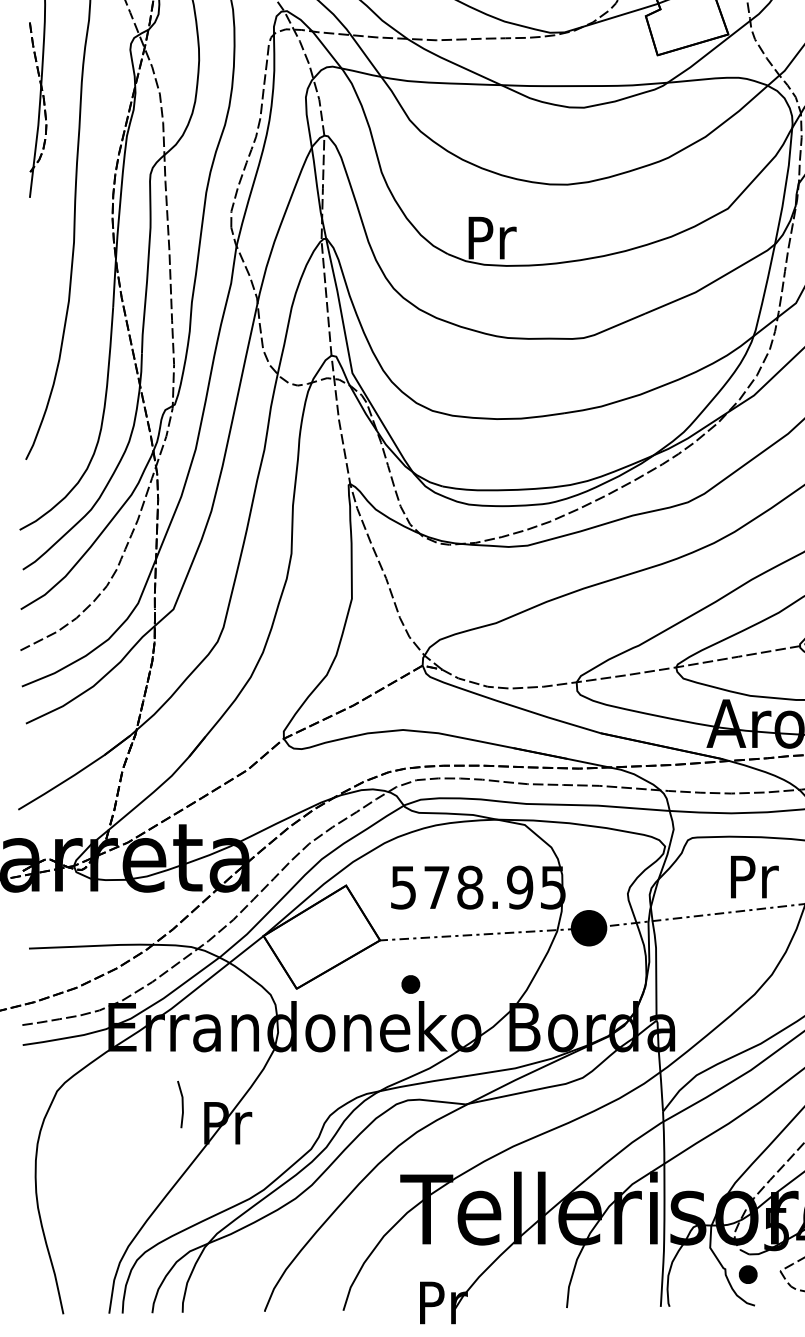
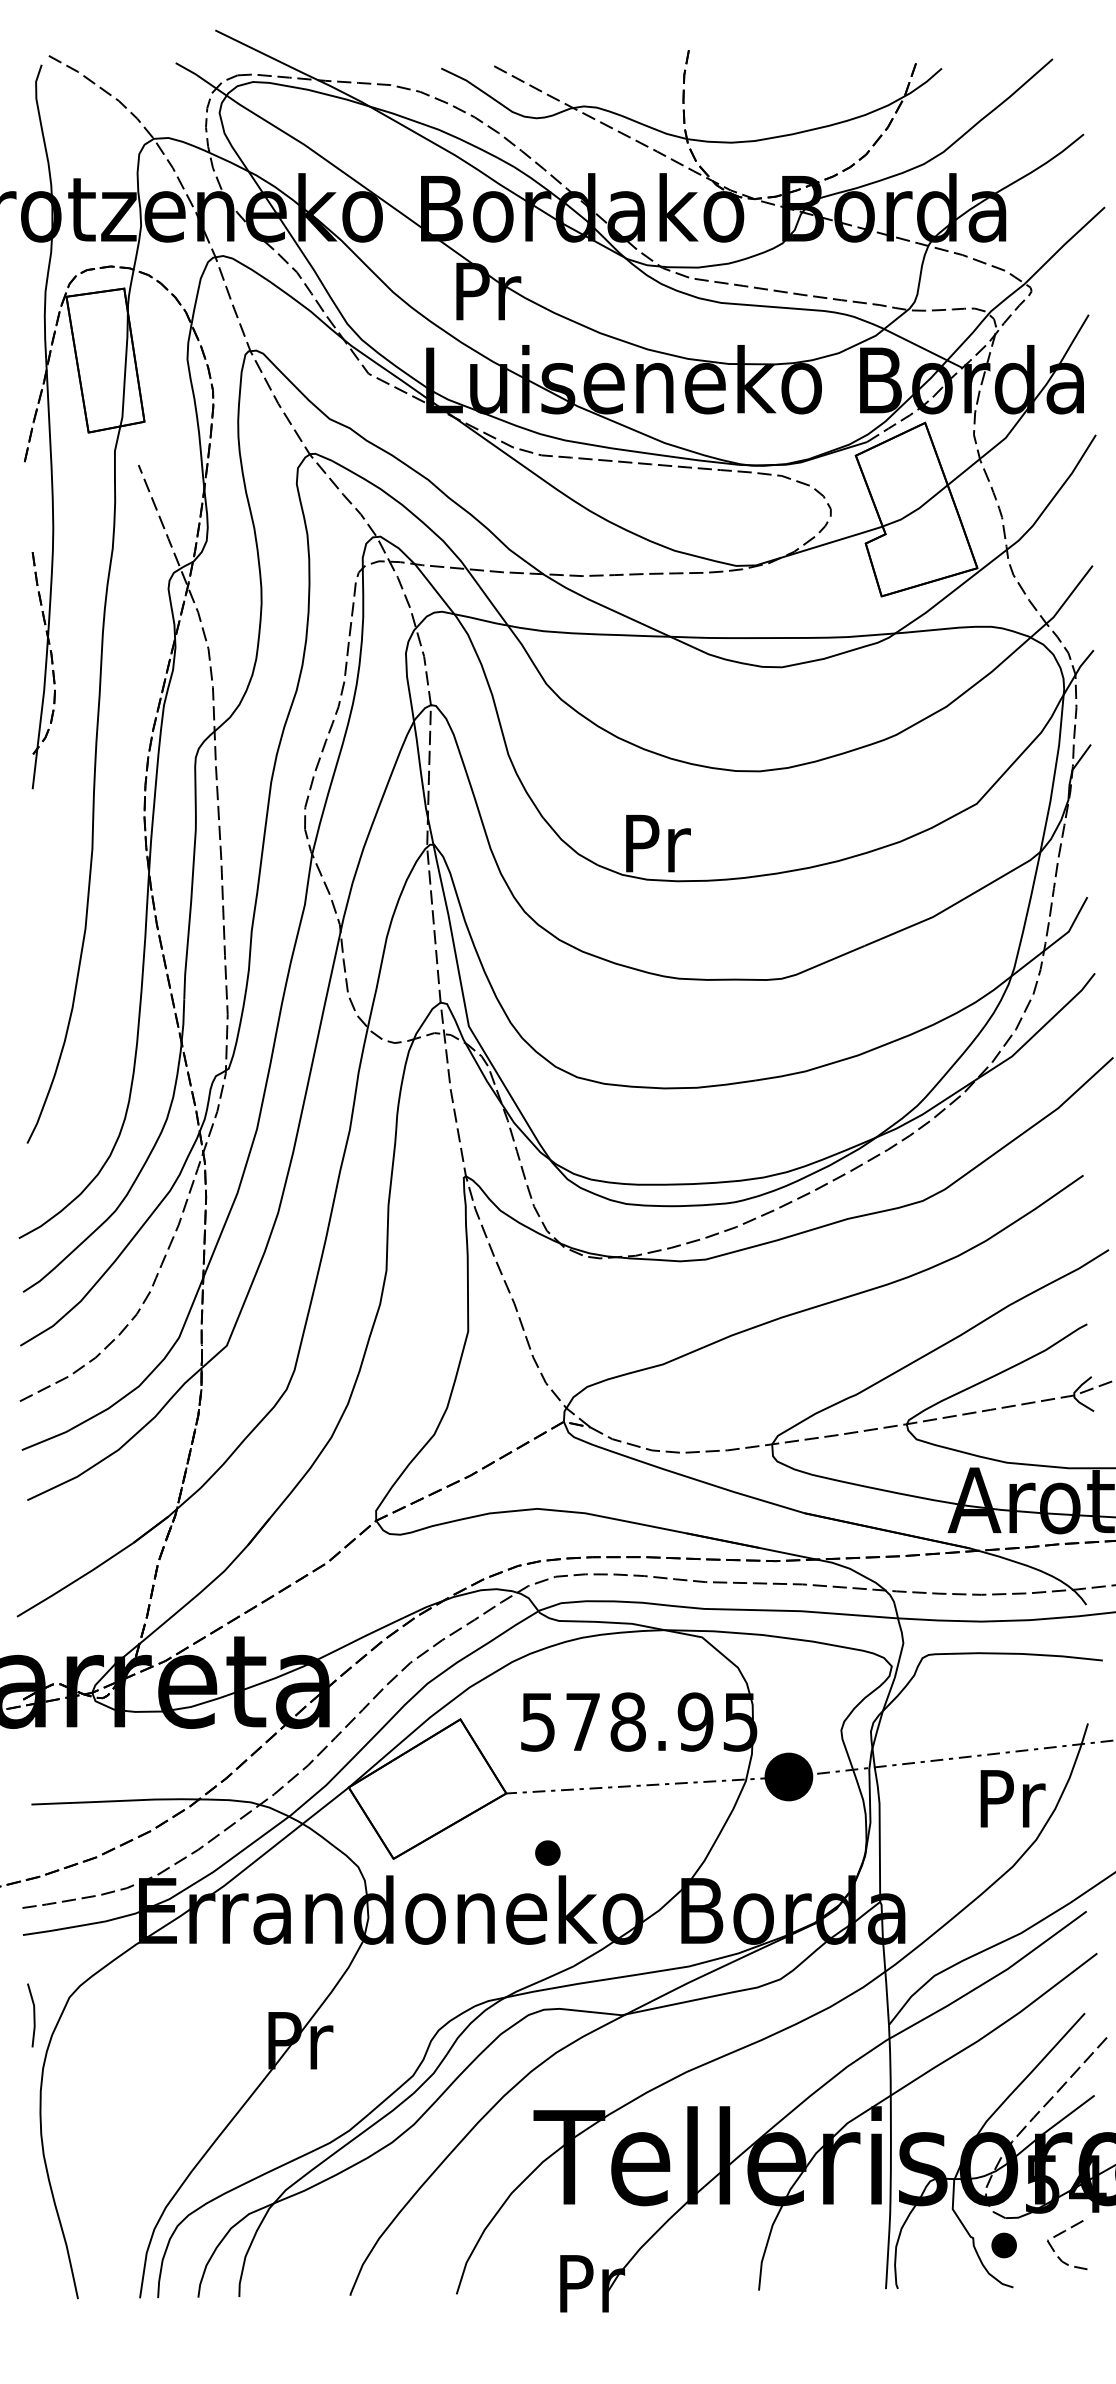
text: (754, 876) -> (1012, 1798), moved
line: (182, 1104) -> (33, 2015), moved

